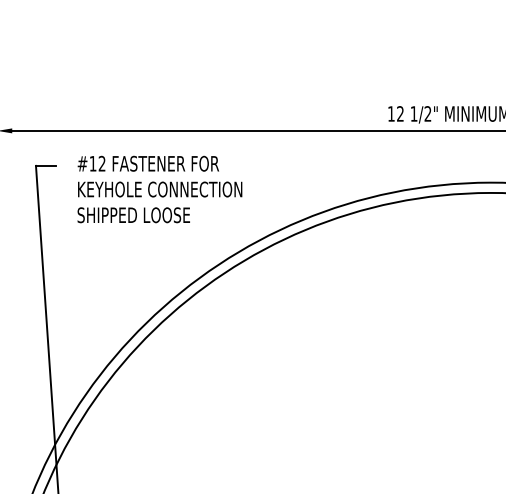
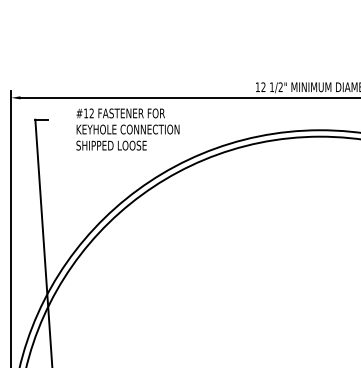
text: (159, 189) -> (127, 129), moved

